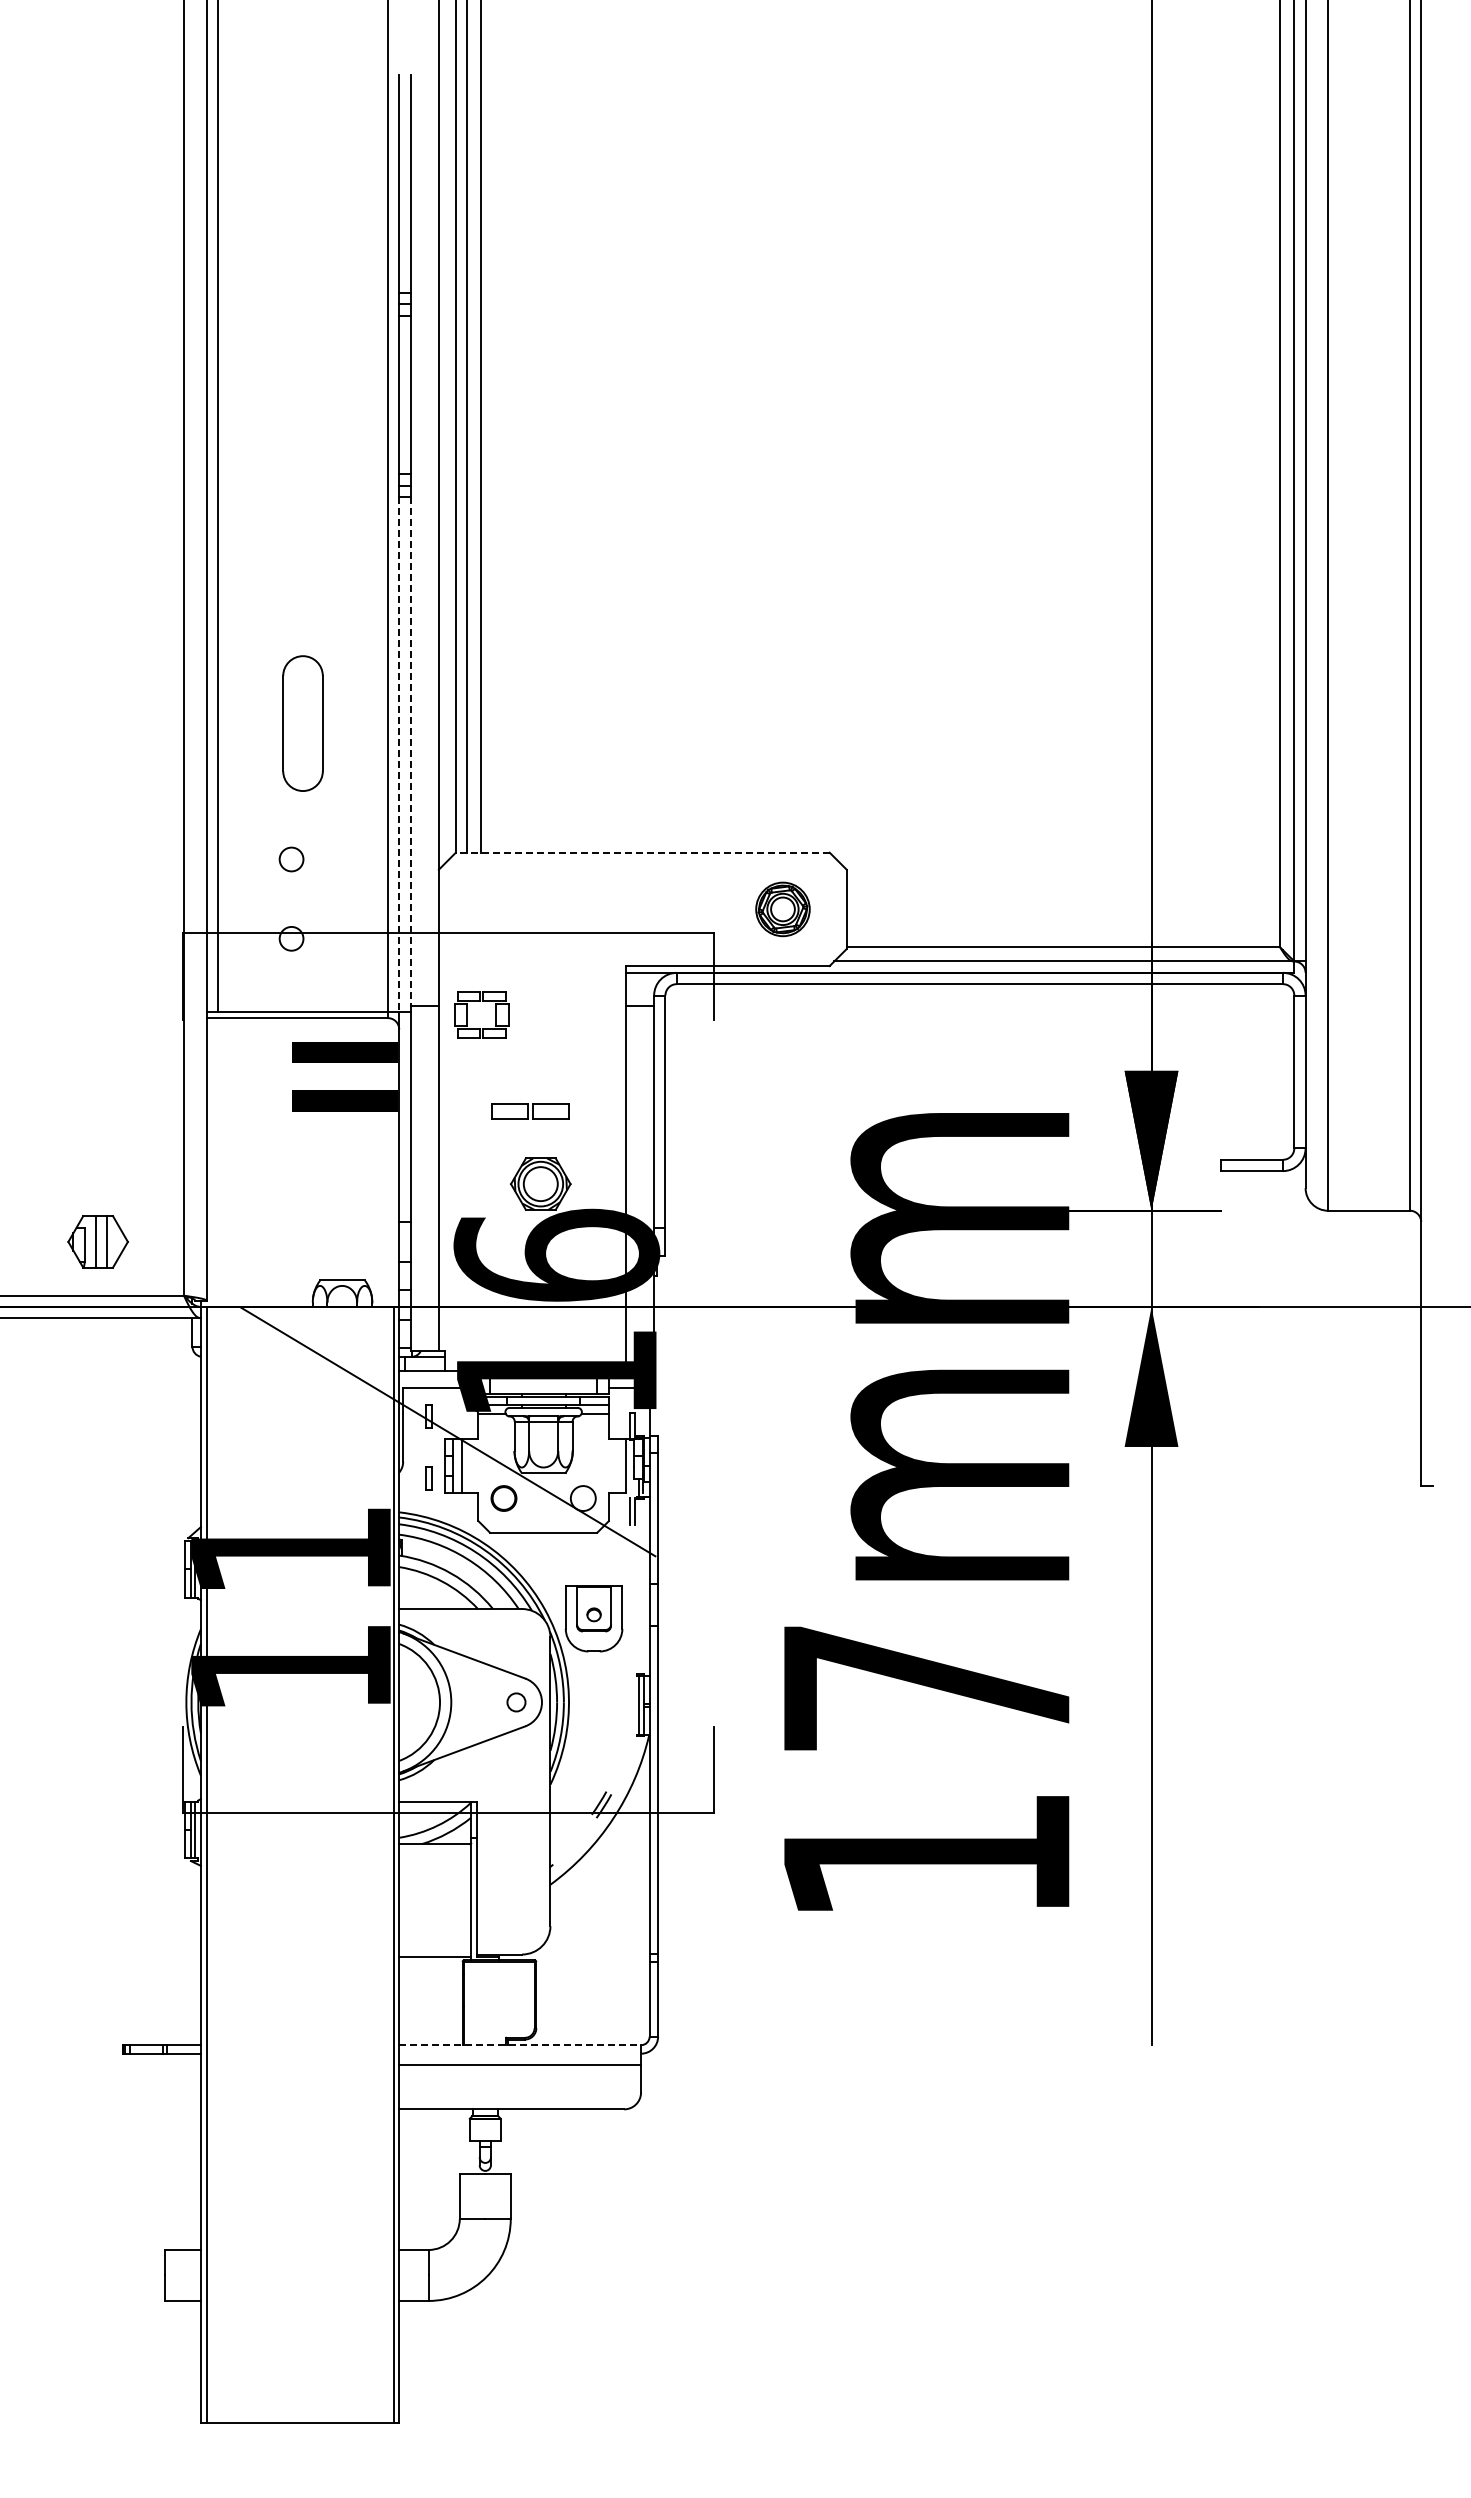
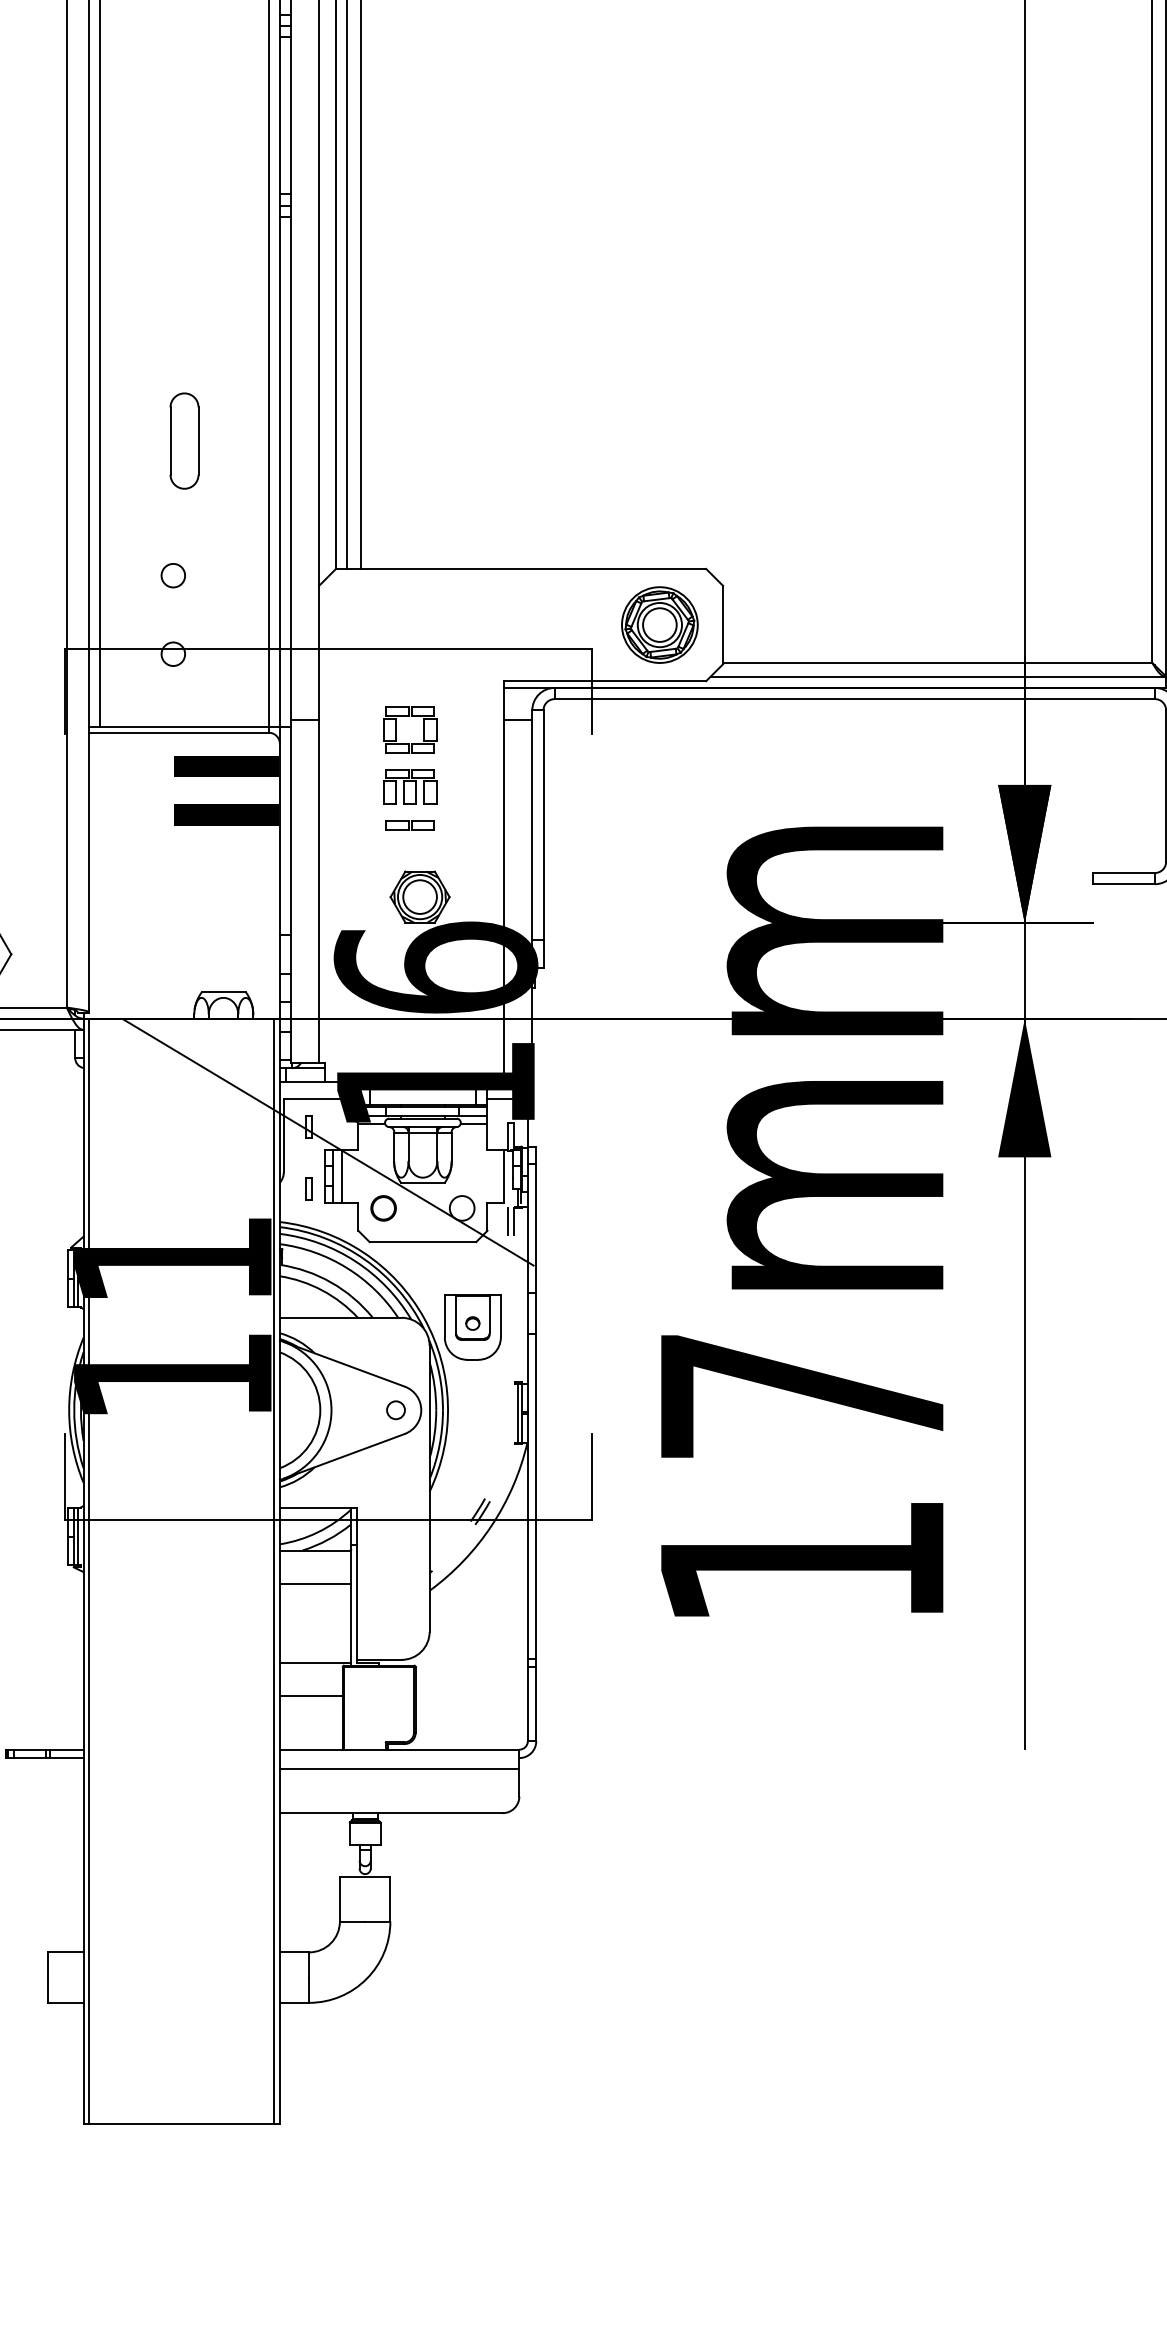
part: (302, 723) -> (184, 441), size x0.71
line: (410, 751) -> (291, 468), dashed -> solid
line: (399, 754) -> (280, 471), dashed -> solid
line: (642, 852) -> (520, 568), dashed -> solid
part: (782, 909) -> (659, 625), size x1.43
part: (480, 1001) -> (408, 716), moved
part: (530, 1072) -> (409, 786), added
part: (530, 1111) -> (409, 825), size x0.62
line: (435, 1878) -> (315, 1584), added
line: (430, 1991) -> (310, 1696), added
line: (520, 2045) -> (400, 1749), dashed -> solid

